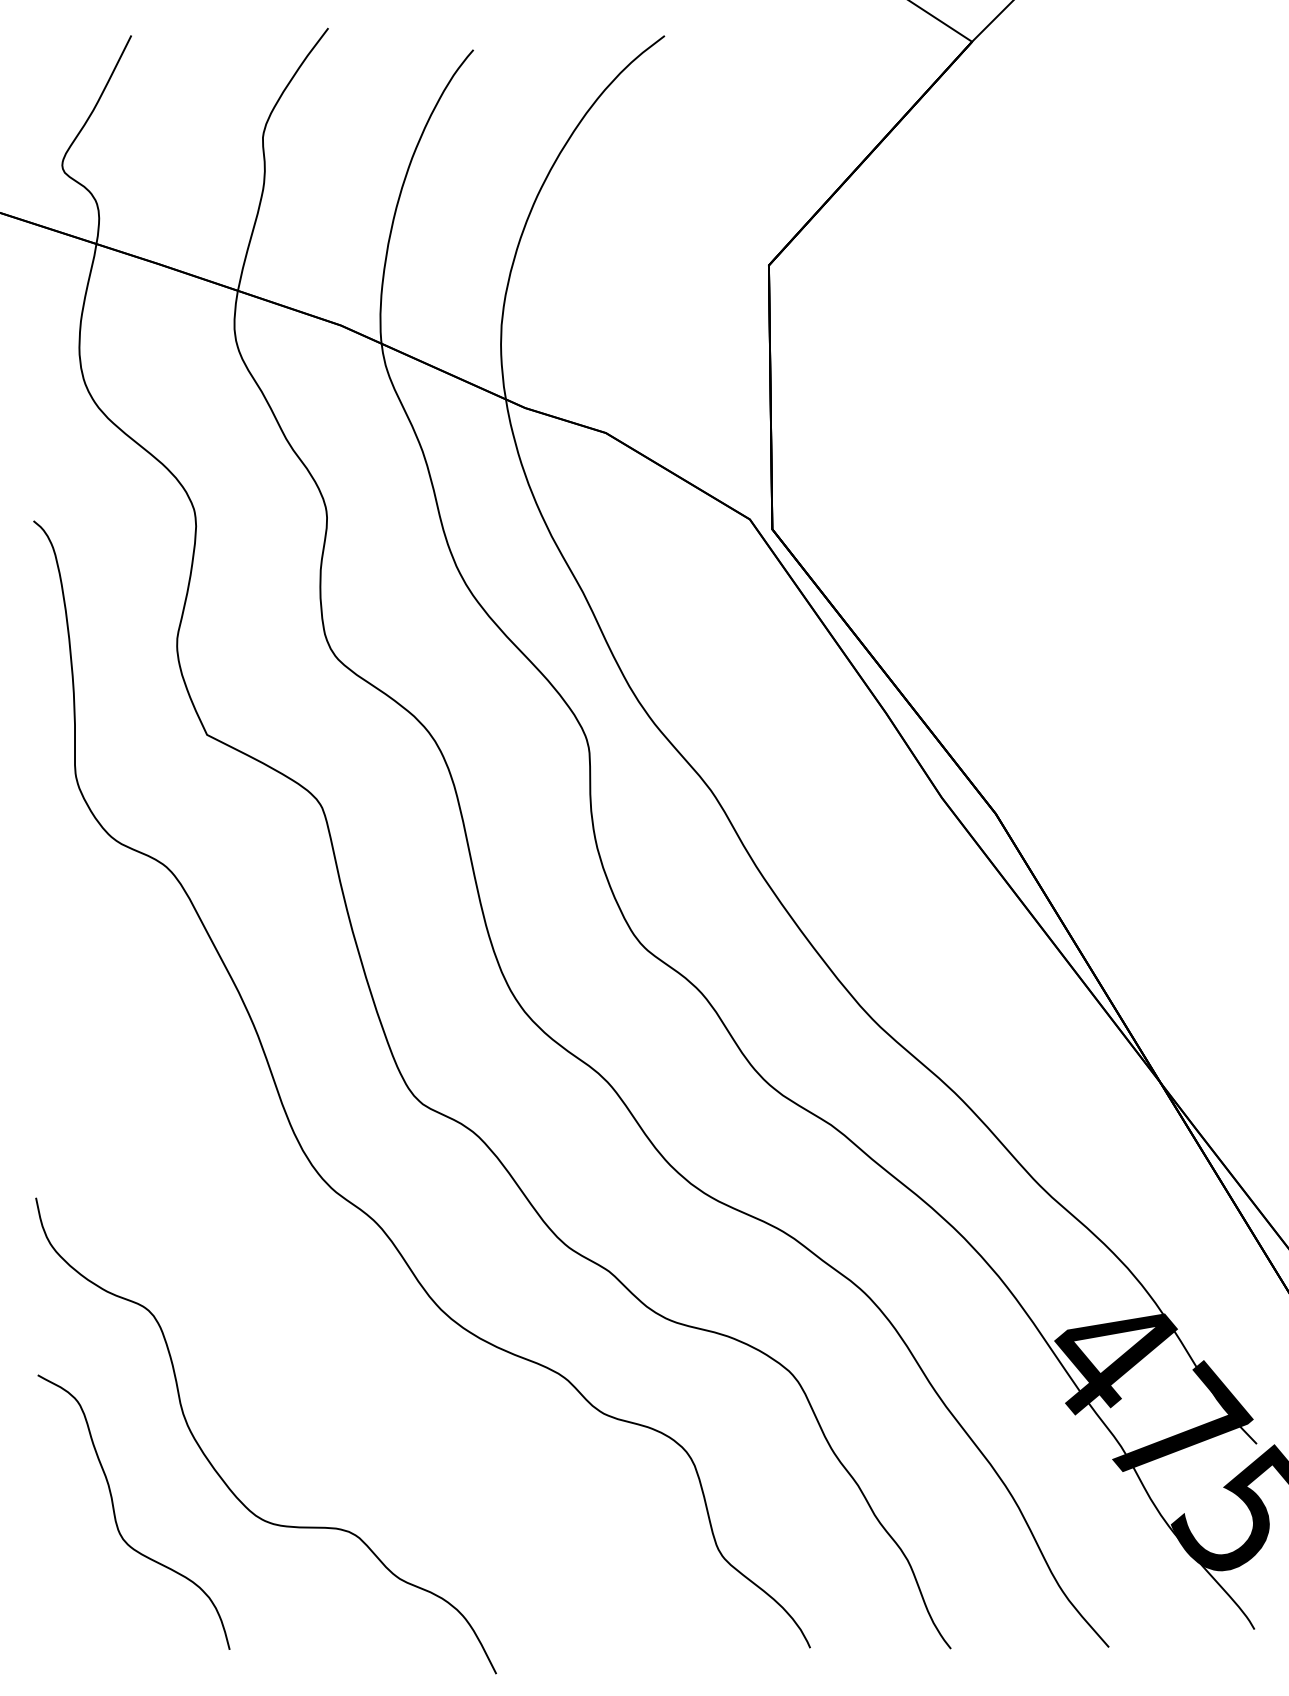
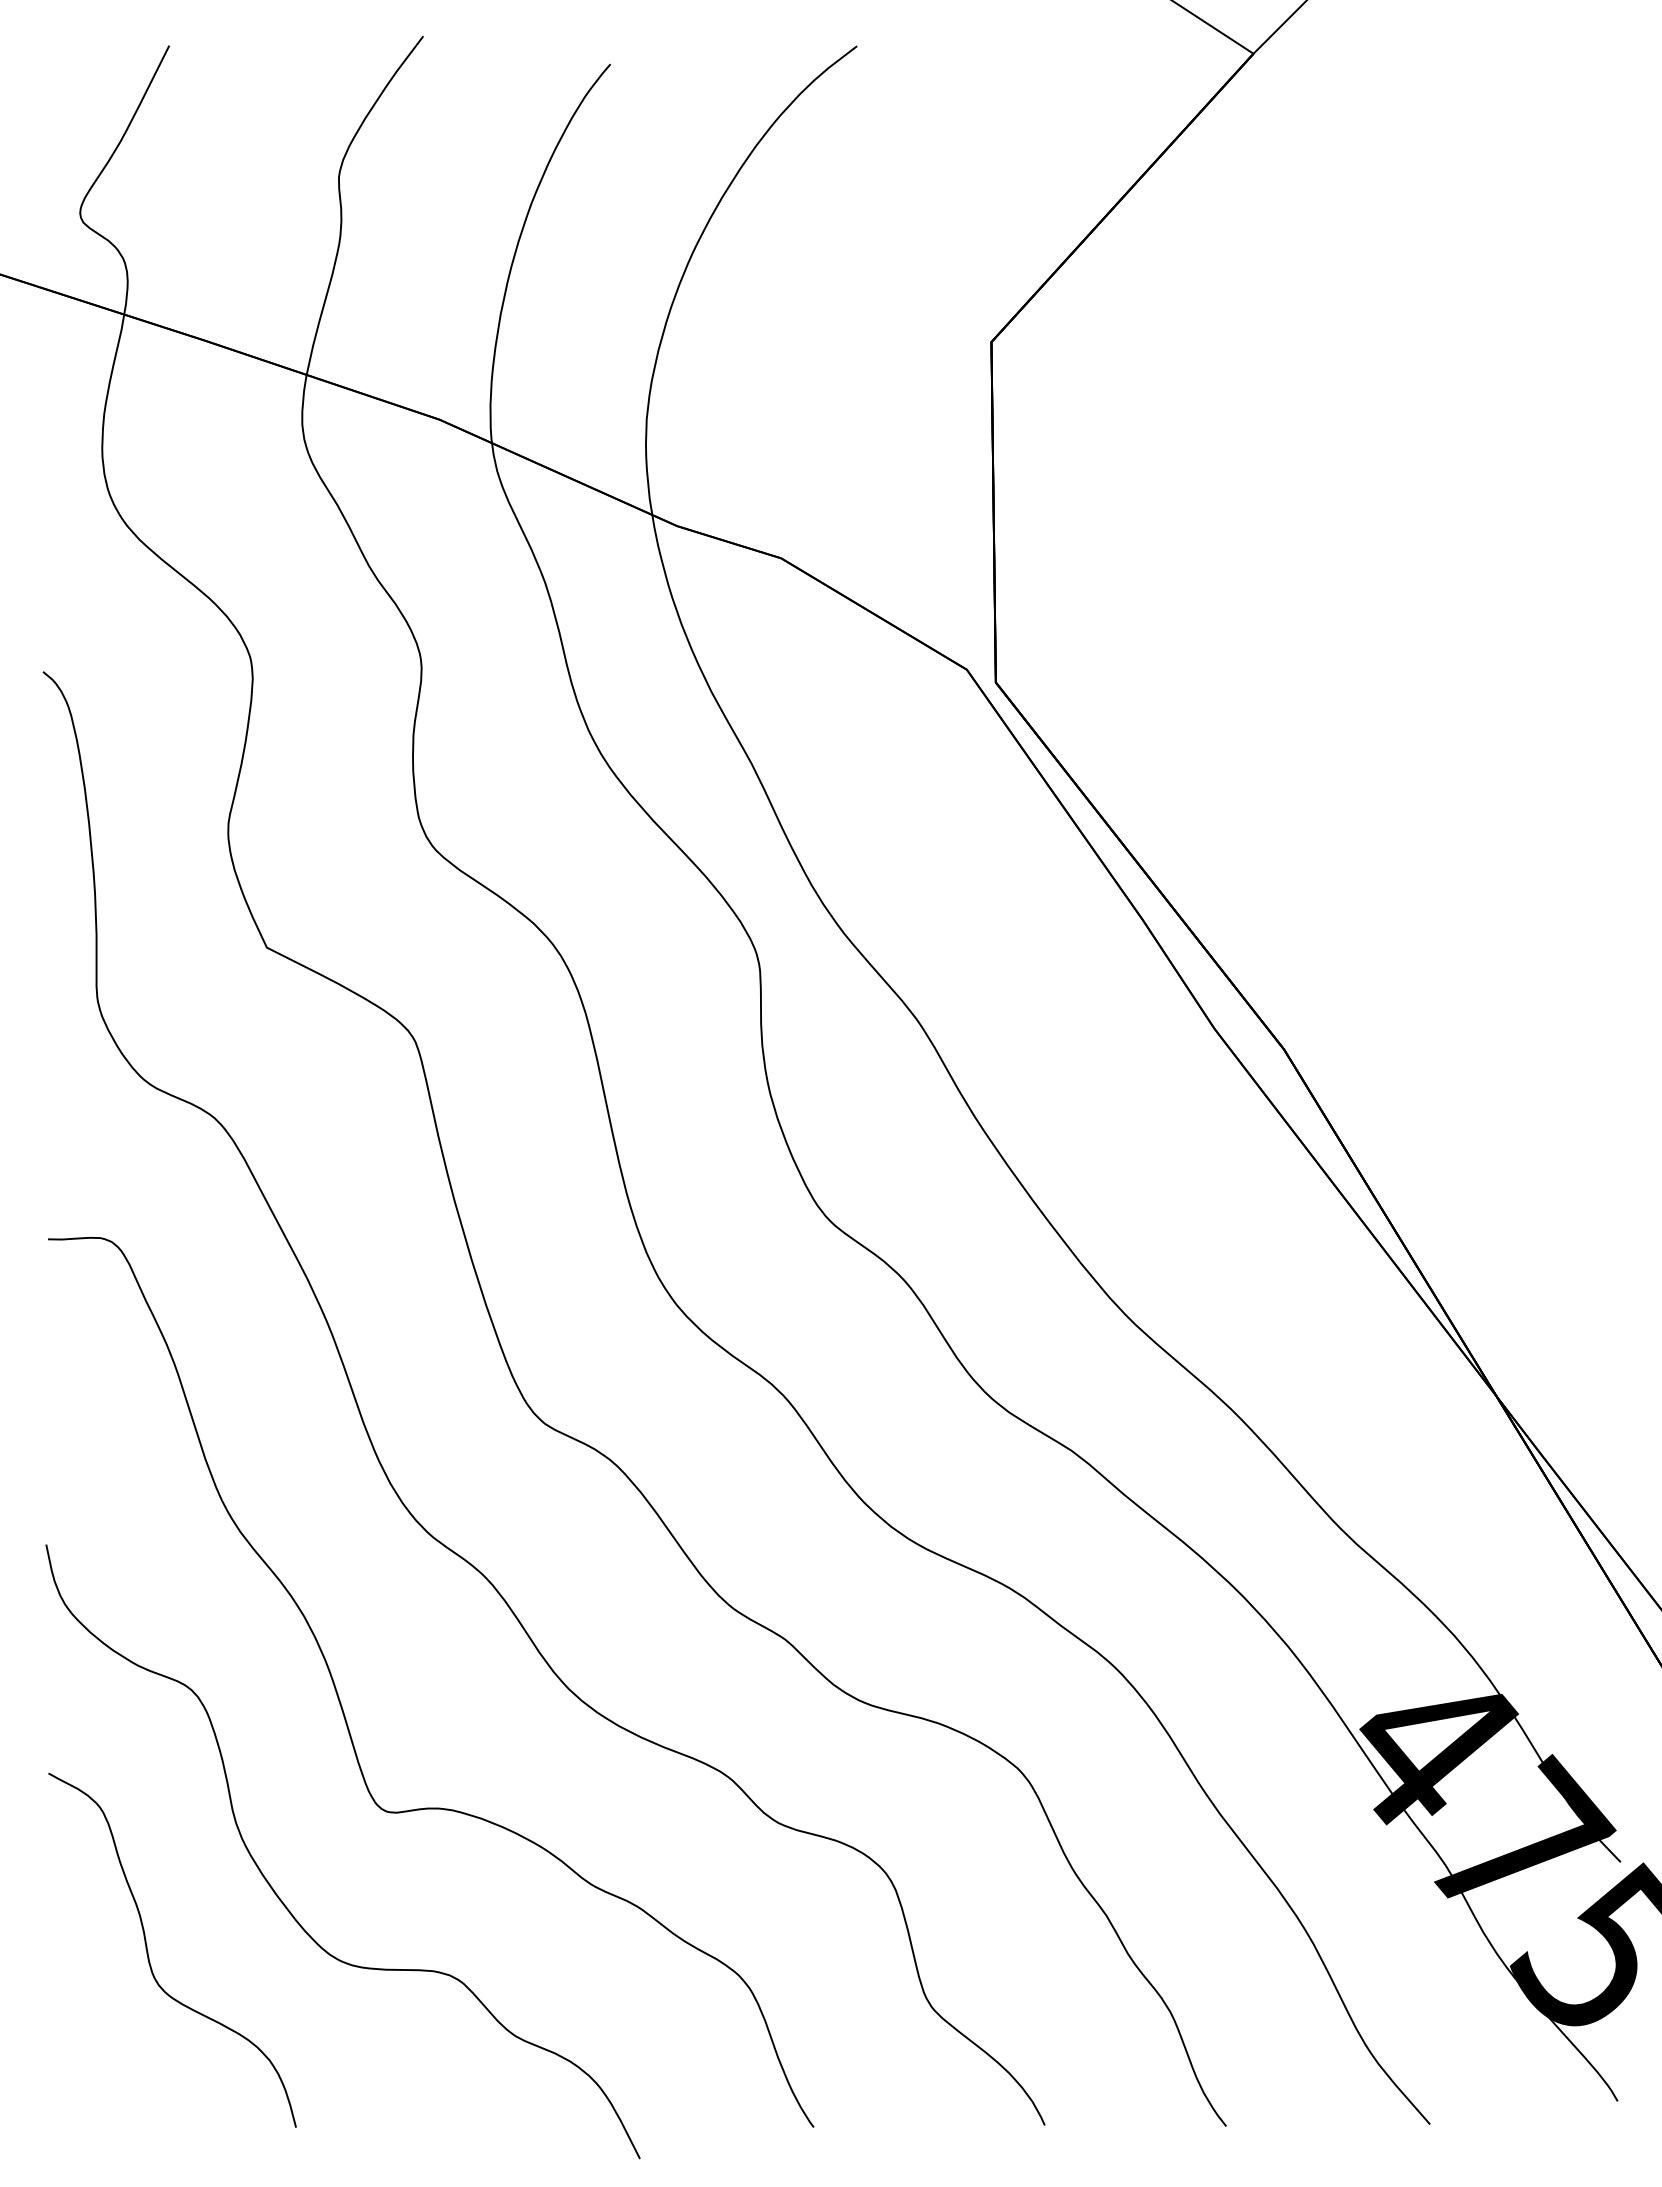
curve: (266, 1325) -> (343, 1709), added

